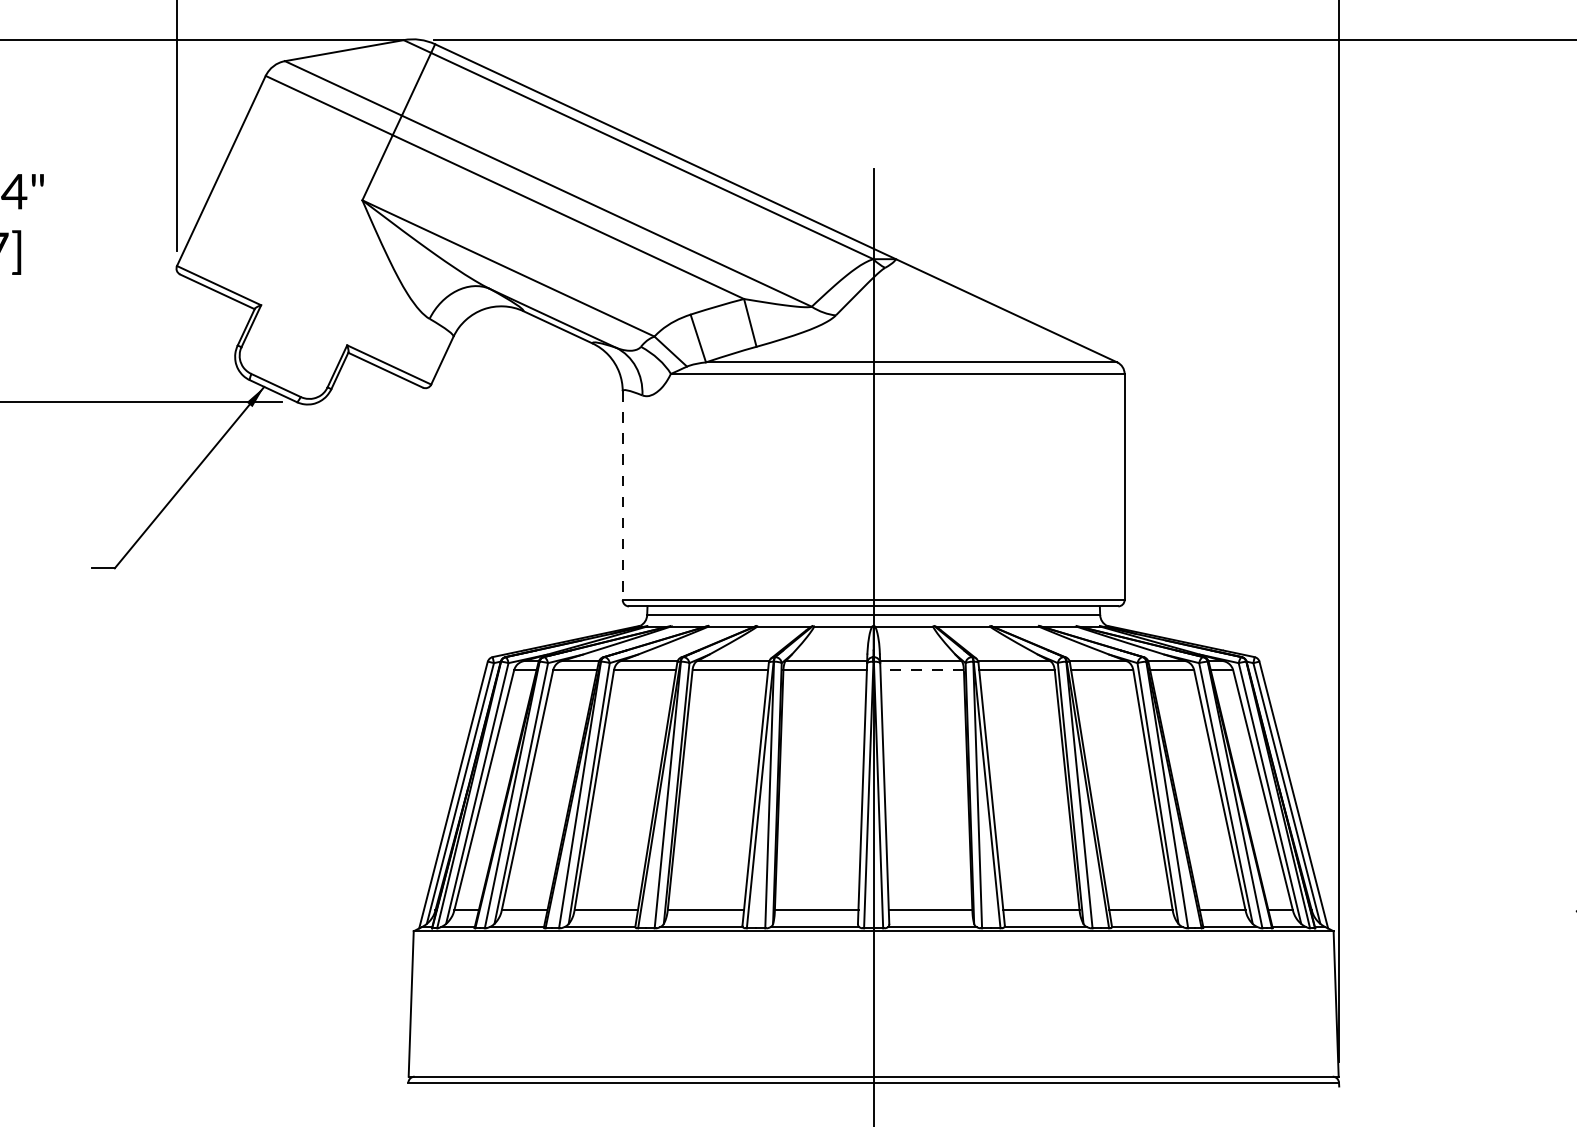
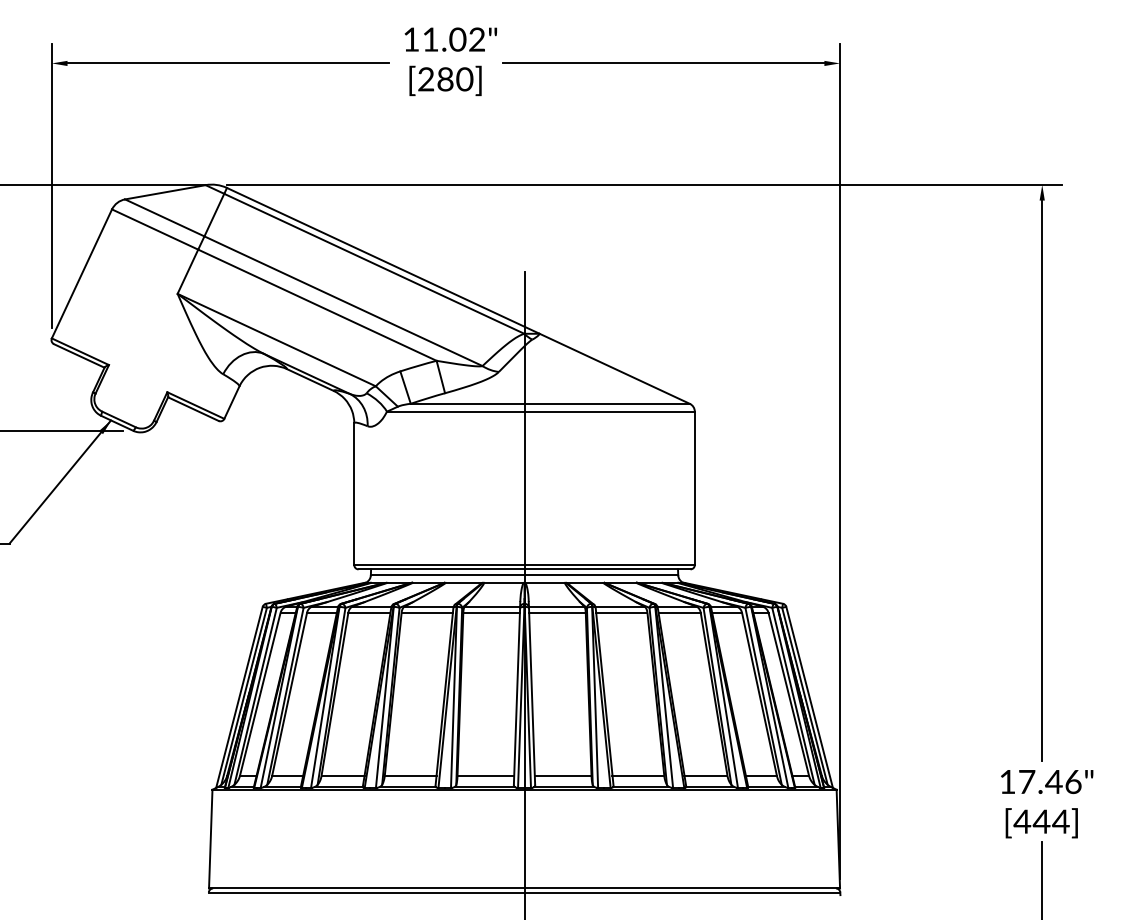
line: (623, 496) -> (354, 494), dashed -> solid
line: (920, 669) -> (556, 612), dashed -> solid

